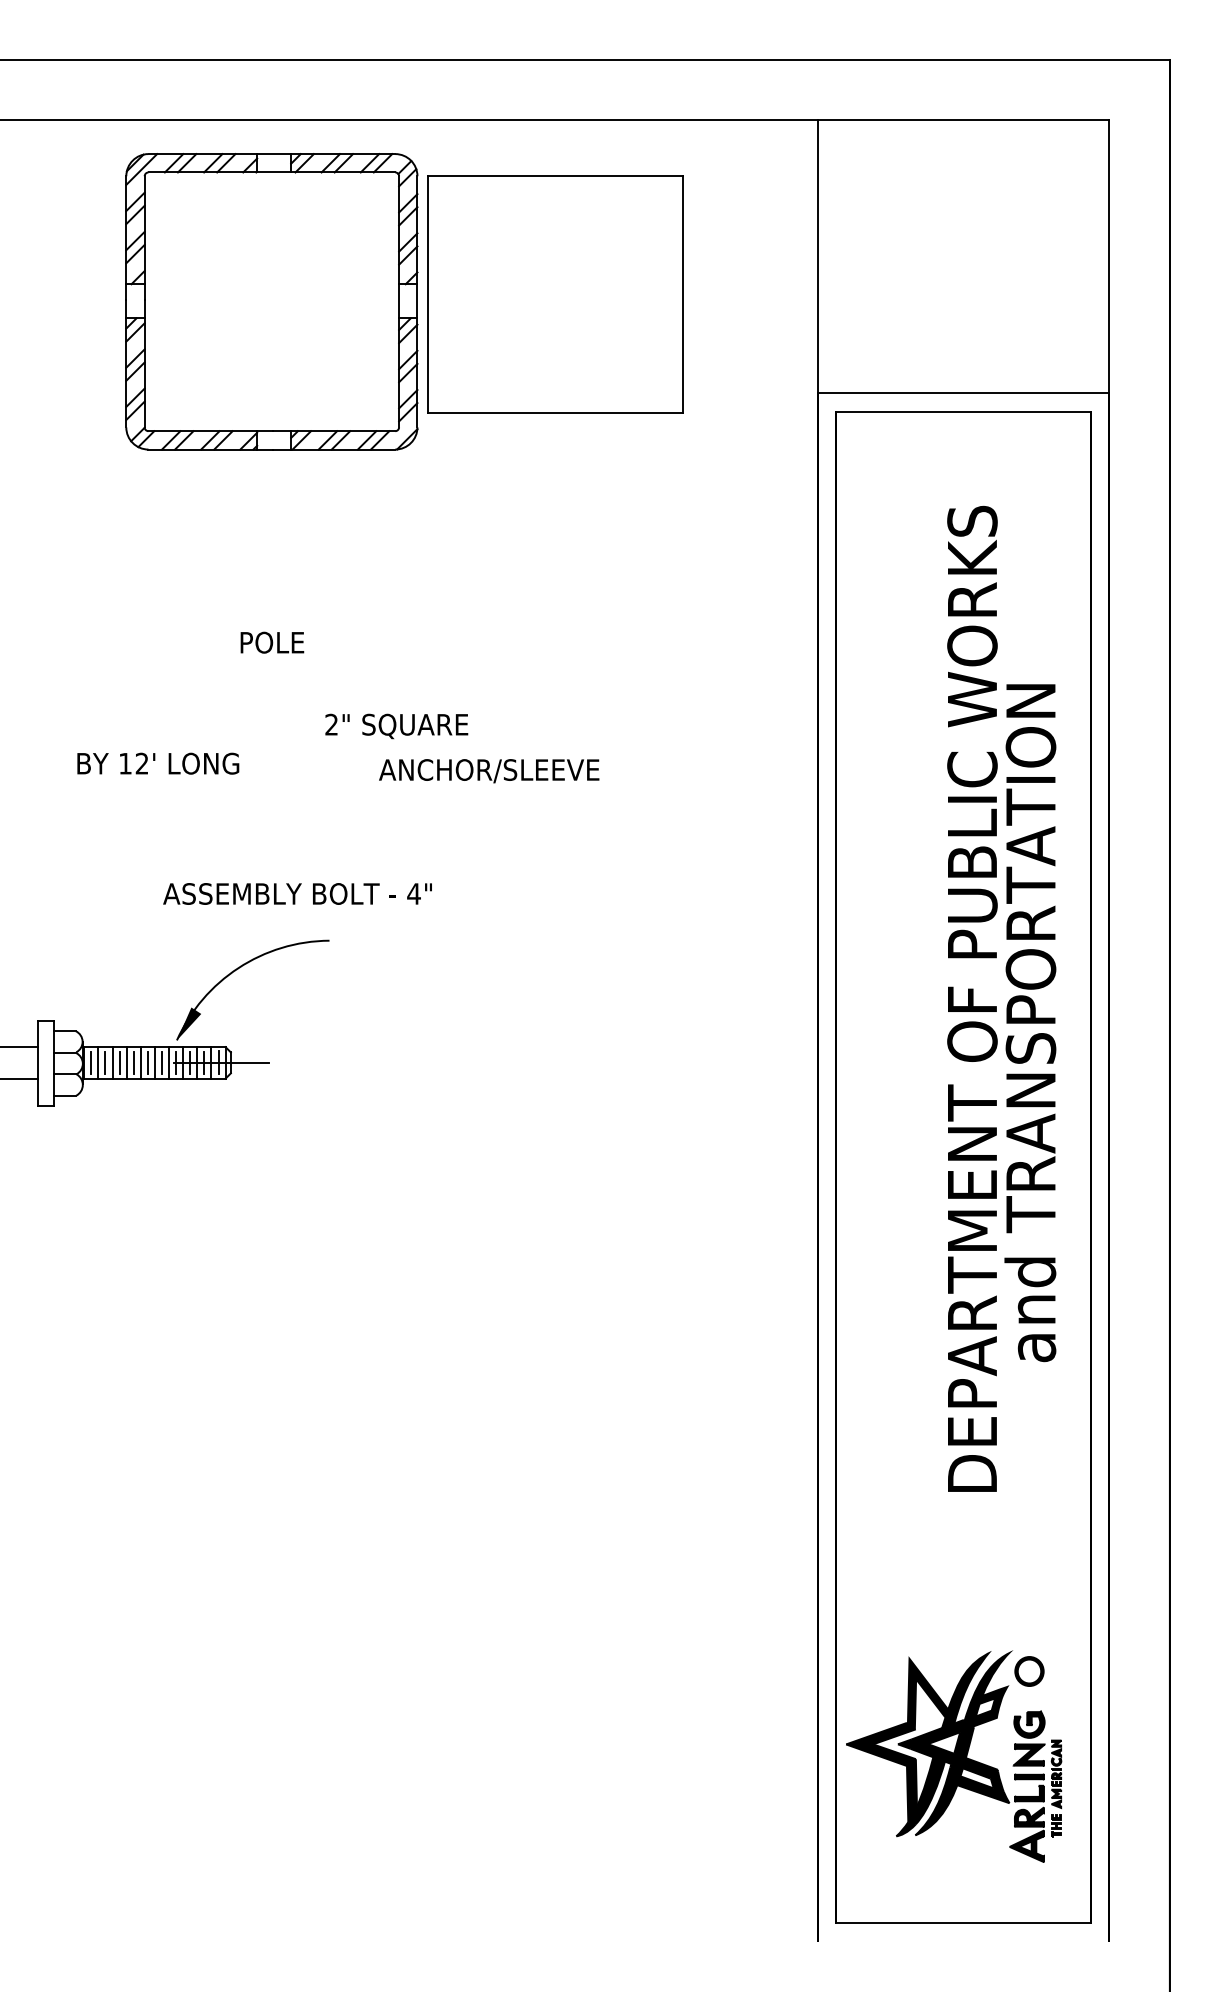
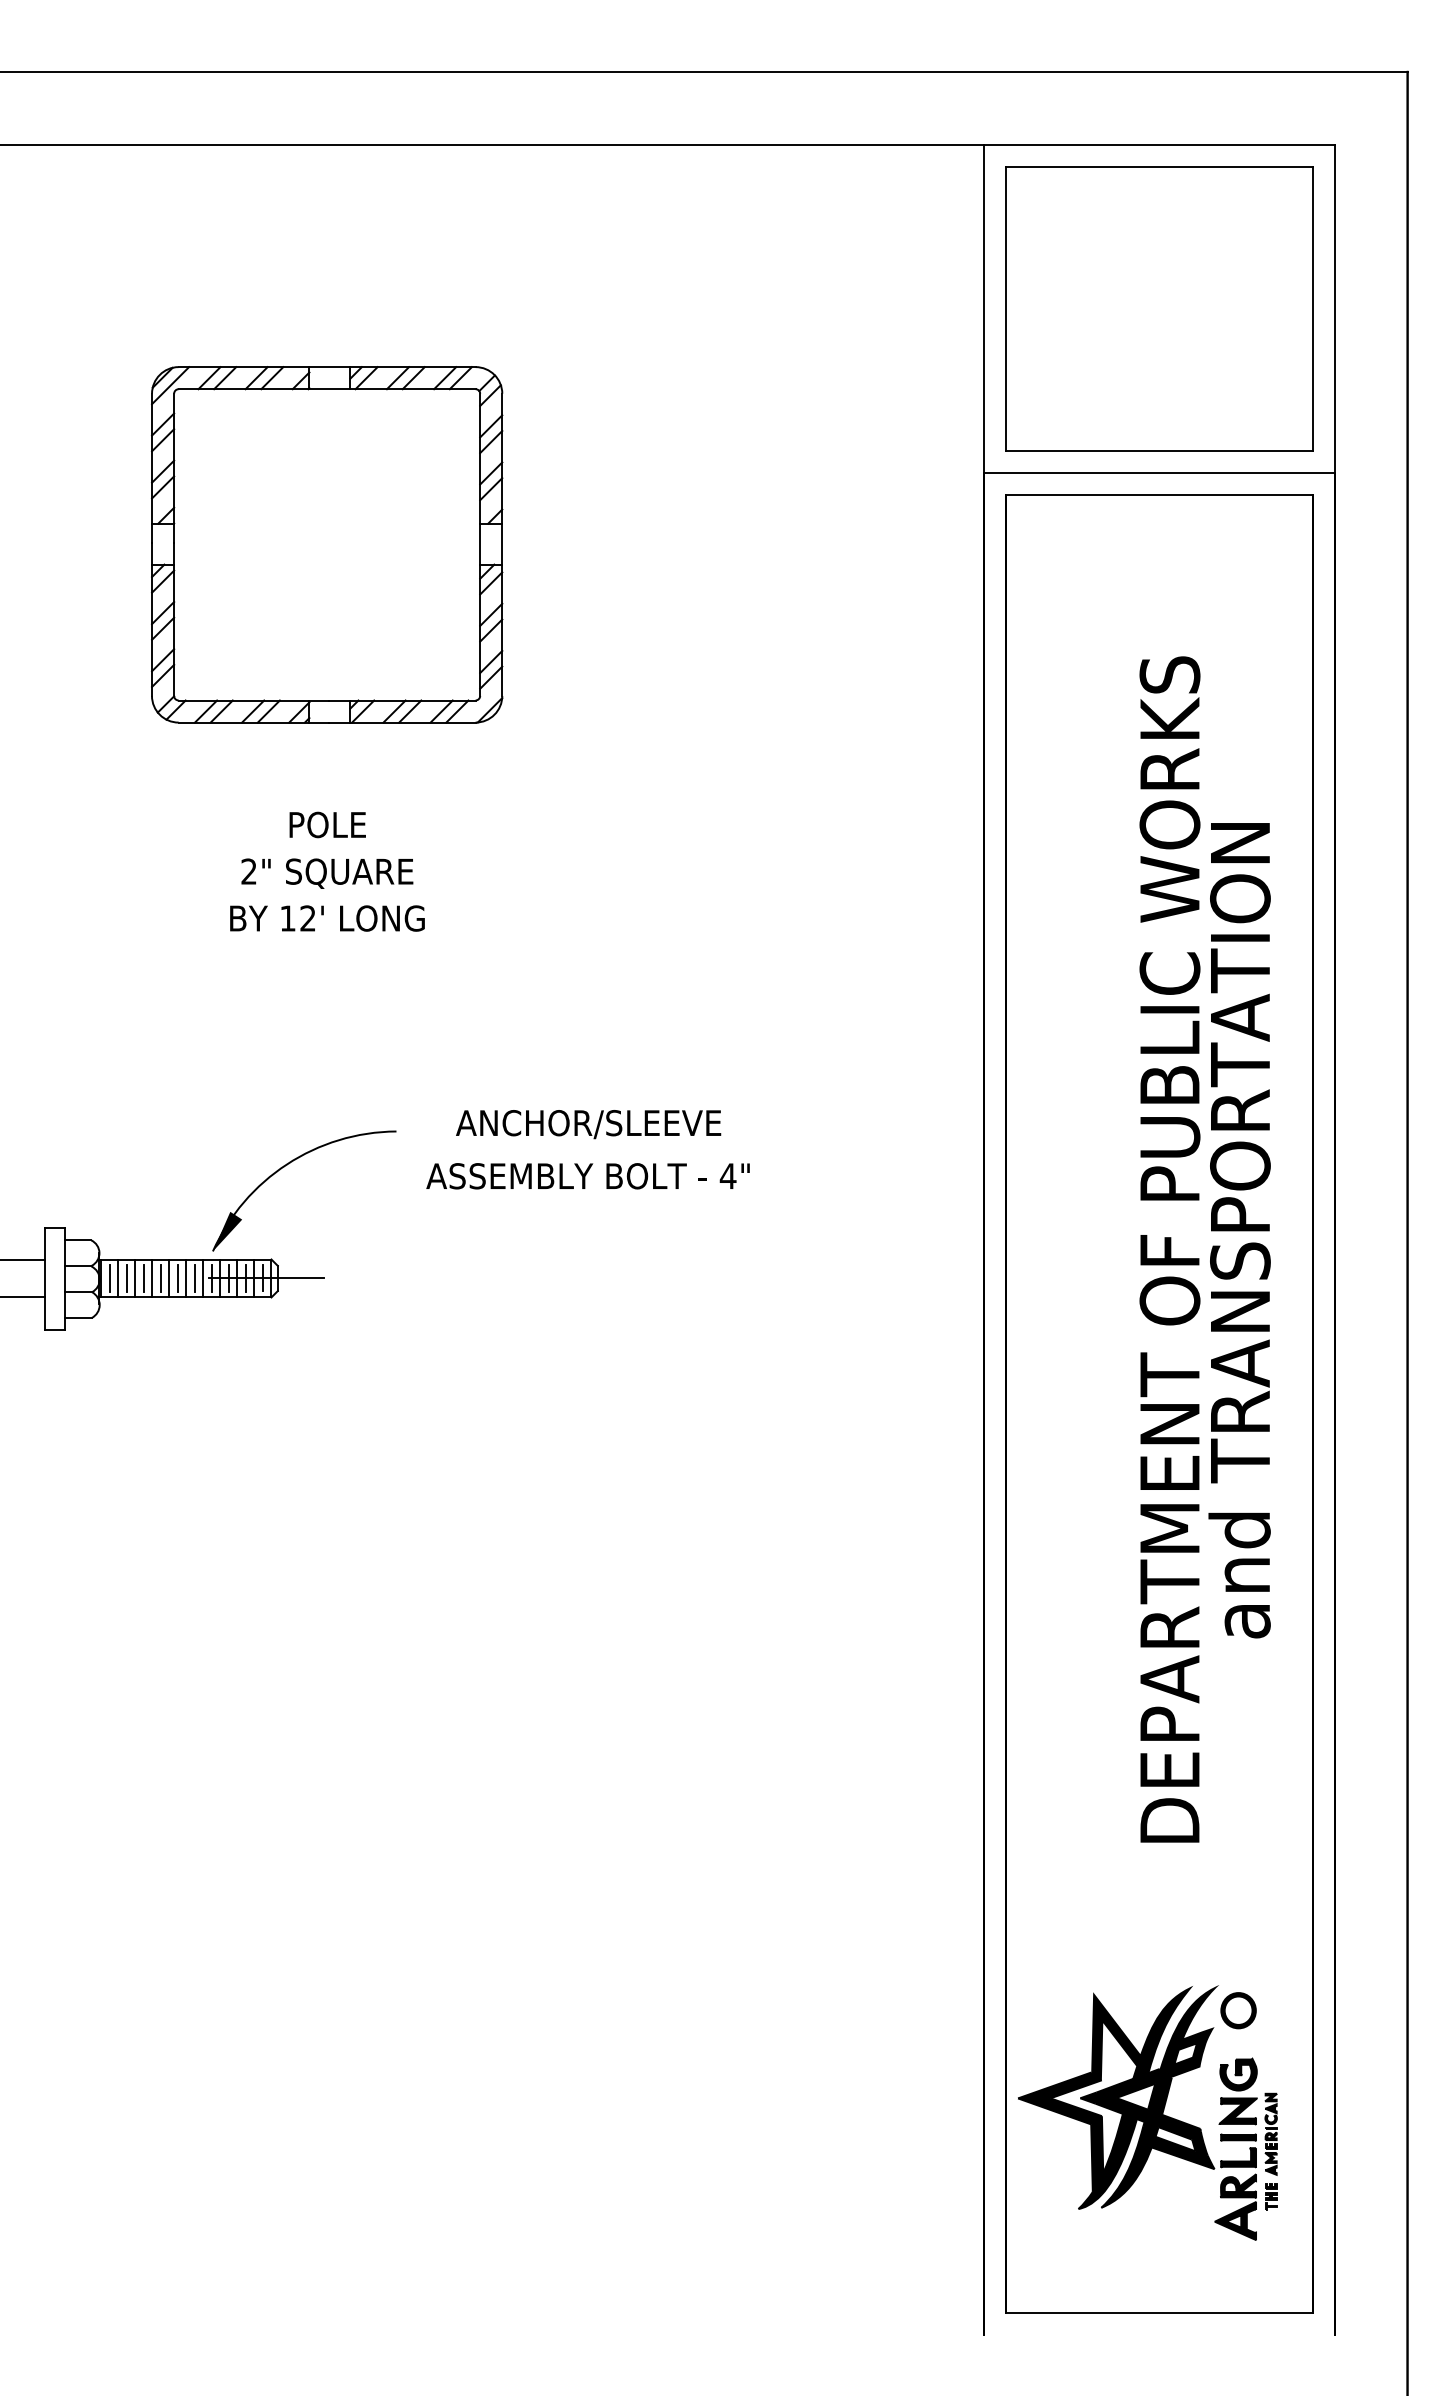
part: (555, 294) -> (1159, 308), moved
part: (272, 301) -> (327, 544), moved
text: (272, 642) -> (327, 824), moved
text: (396, 726) -> (327, 873), moved
text: (158, 763) -> (327, 918), moved
text: (489, 771) -> (588, 1124), moved
text: (297, 894) -> (587, 1176), moved
text: (972, 998) -> (1169, 1249), moved

